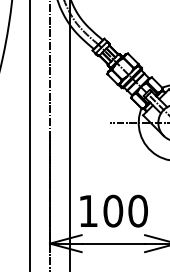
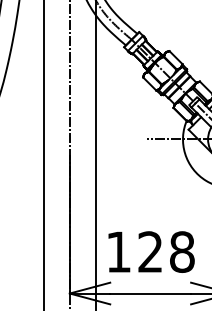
text: (125, 210) -> (166, 251), 100 -> 128

